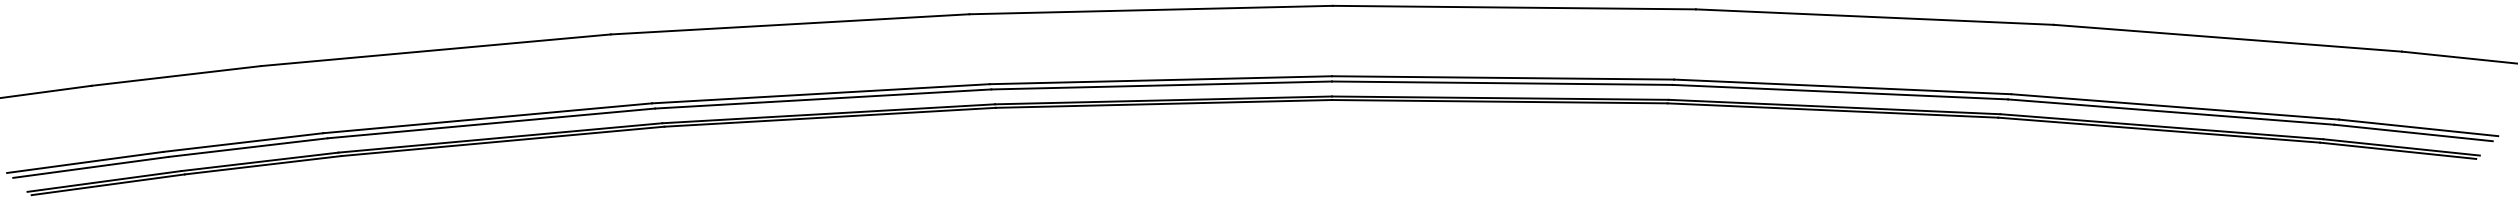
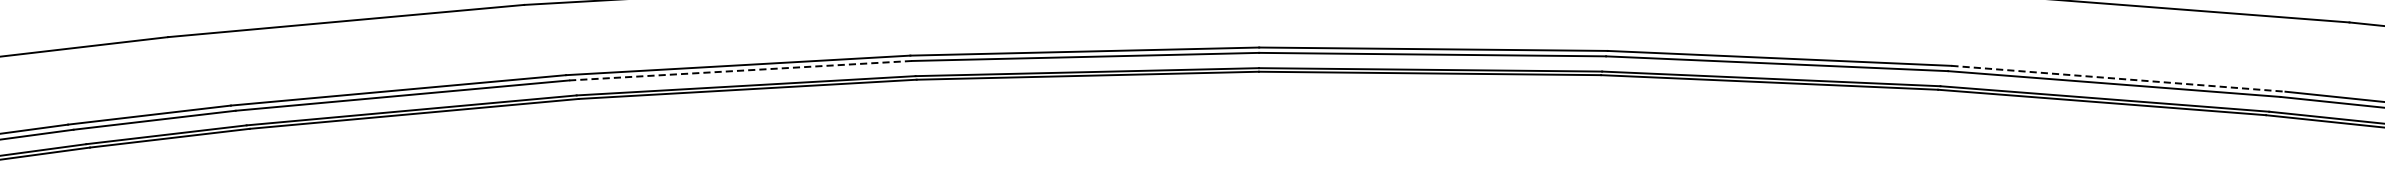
line: (822, 99) -> (739, 71), solid -> dashed
line: (2175, 106) -> (2118, 78), solid -> dashed

